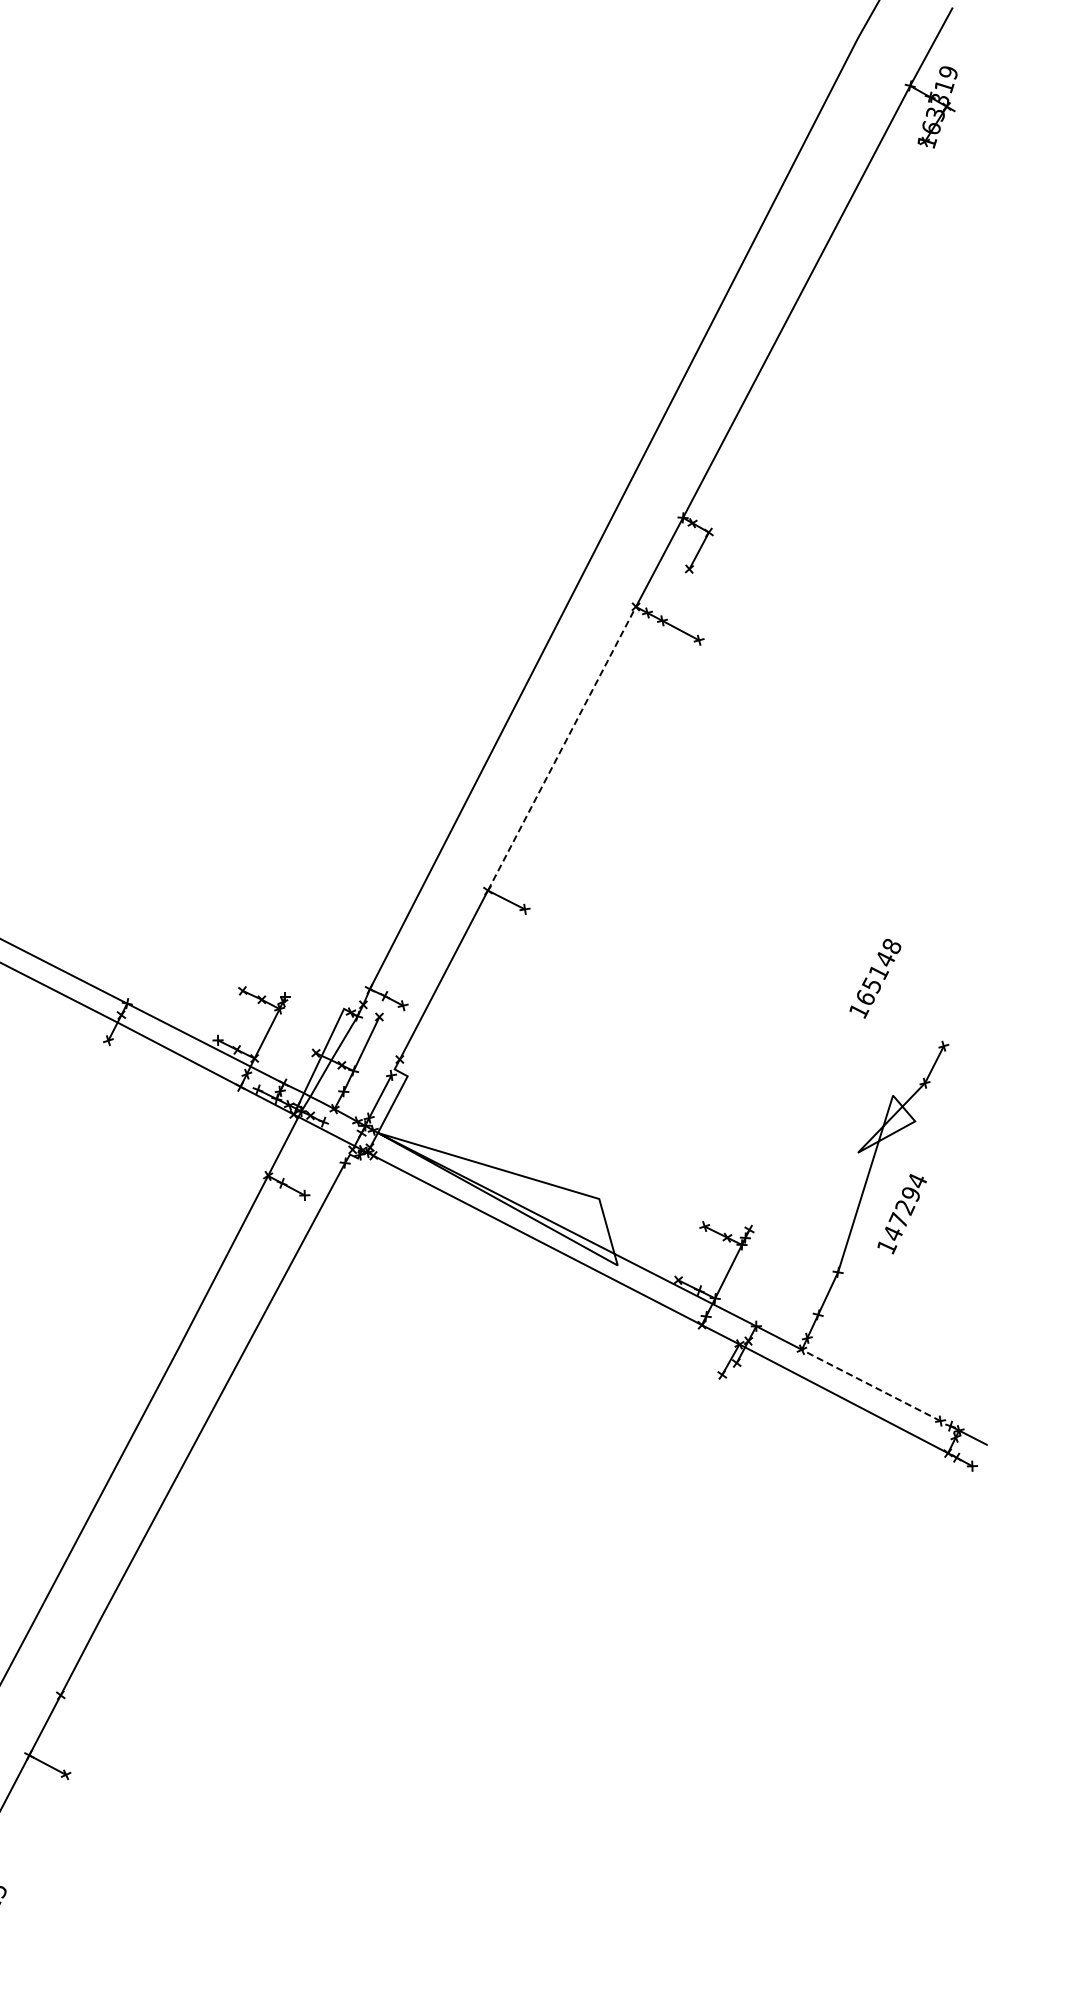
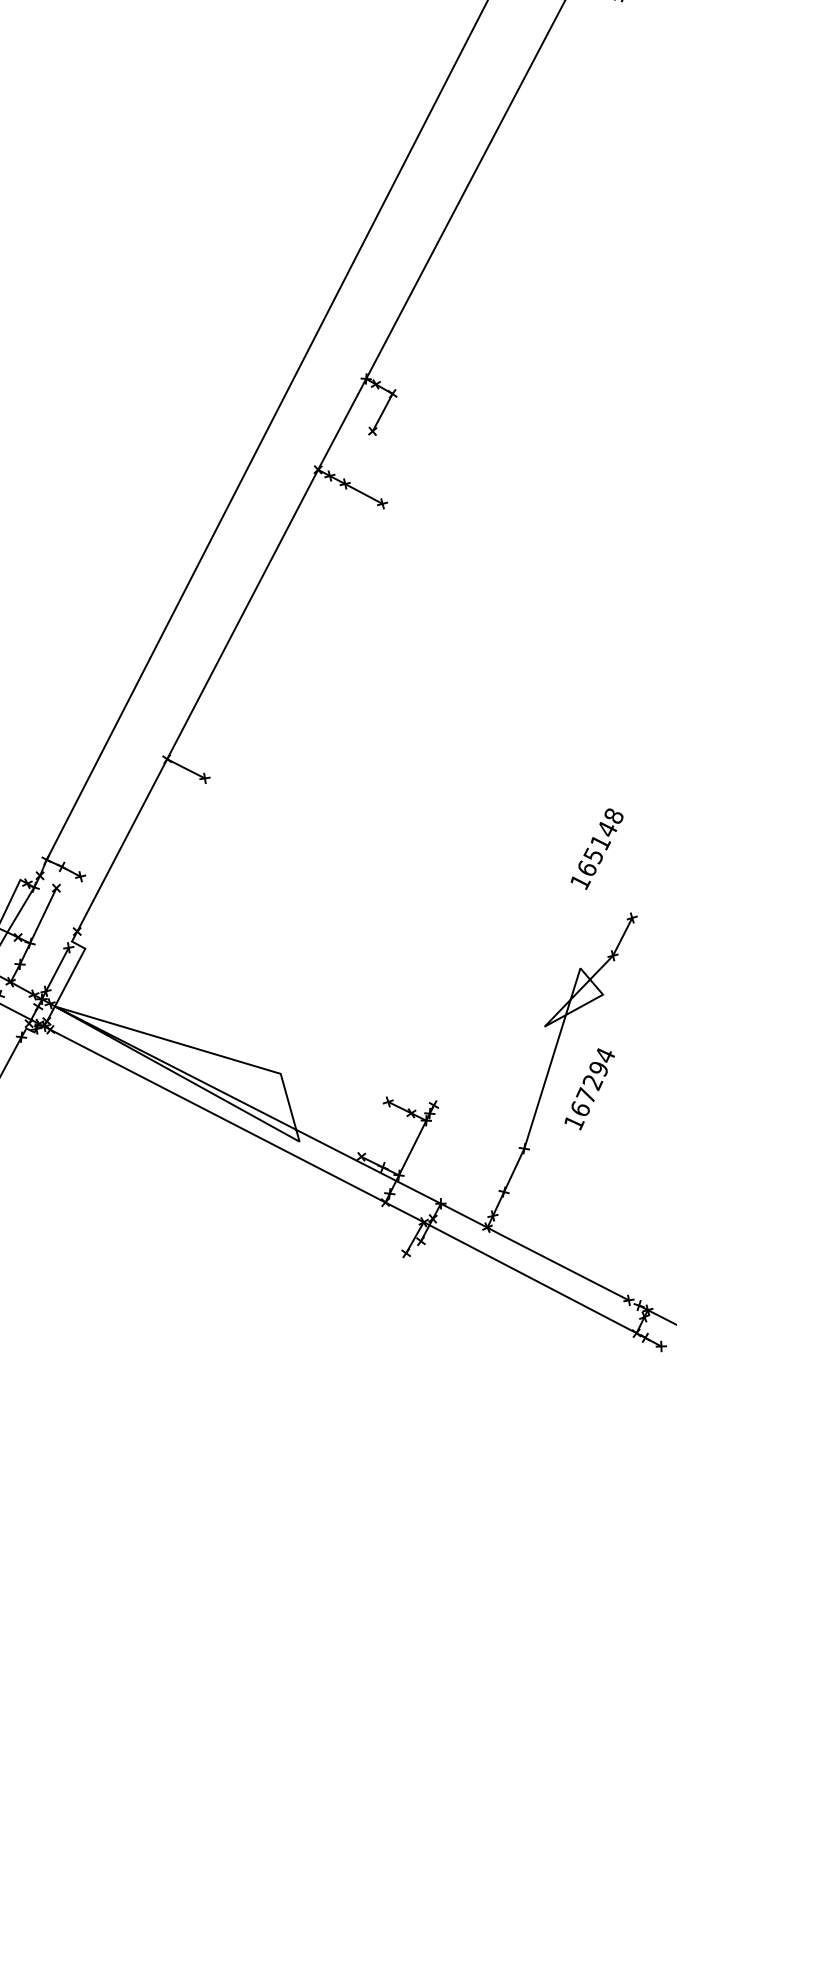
line: (561, 748) -> (242, 614), dashed -> solid
text: (875, 978) -> (597, 848), moved
text: (893, 1232) -> (580, 1108), 147294 -> 167294
line: (870, 1385) -> (557, 1264), dashed -> solid

